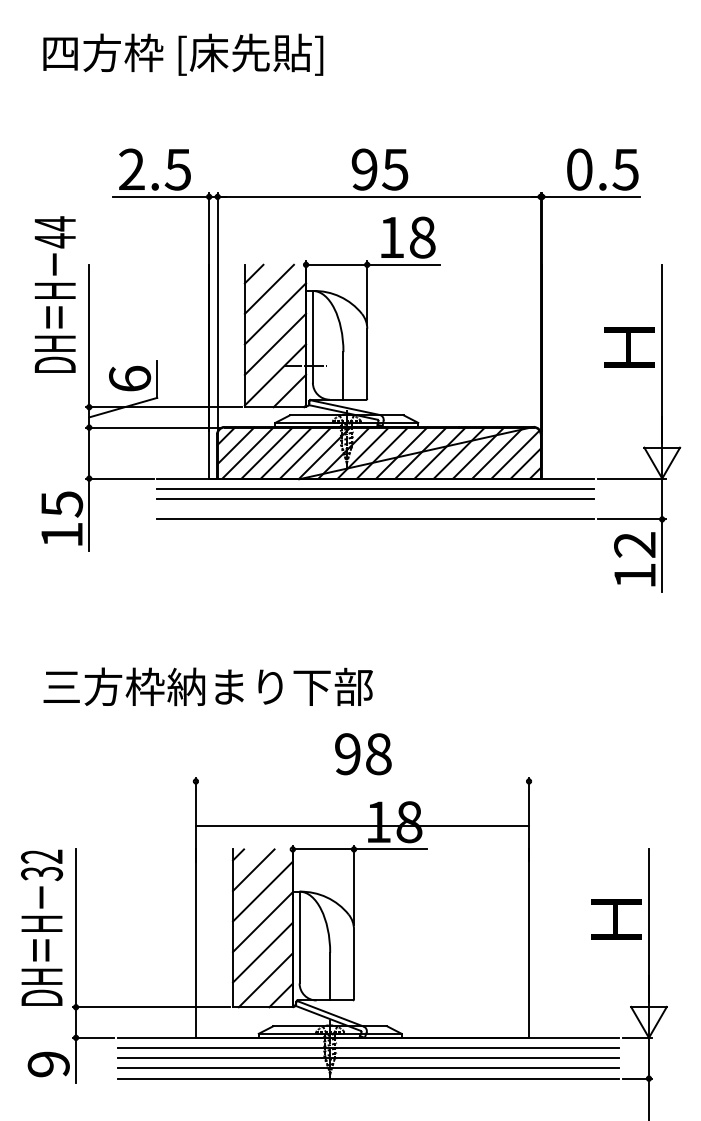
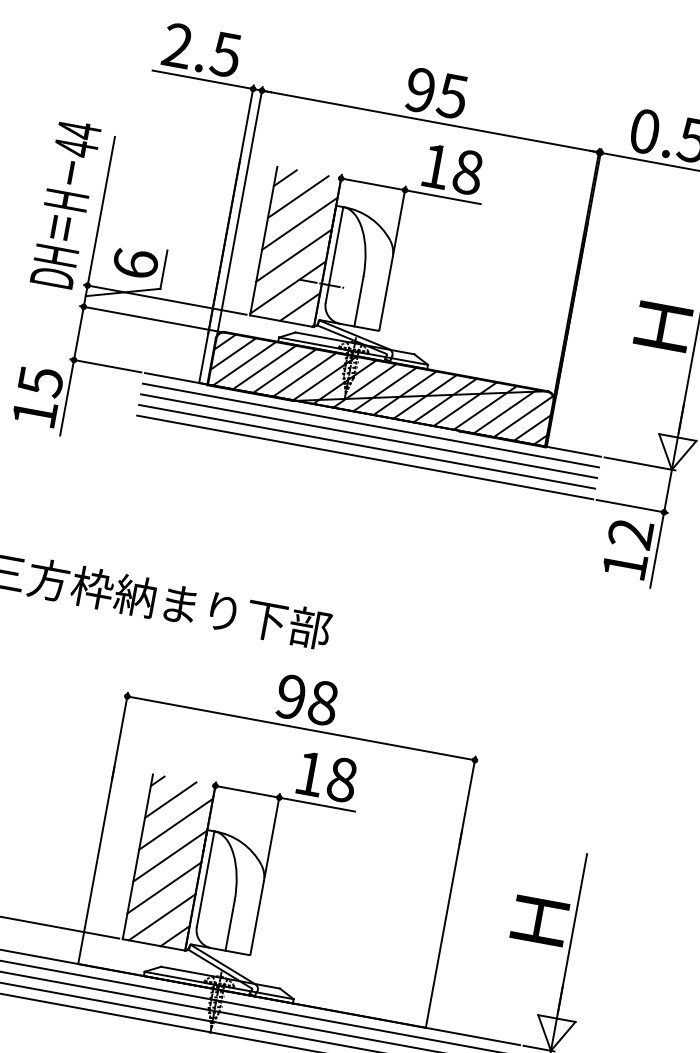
text: (54, 294) -> (65, 204), moved
line: (375, 509) -> (366, 447), added
line: (362, 826) -> (301, 728), moved

